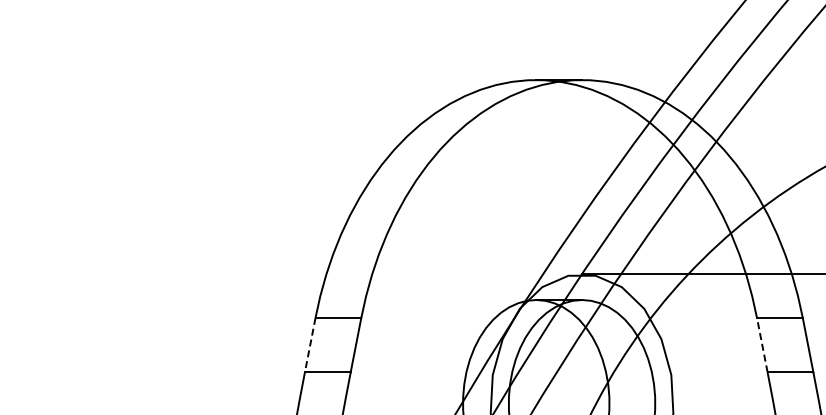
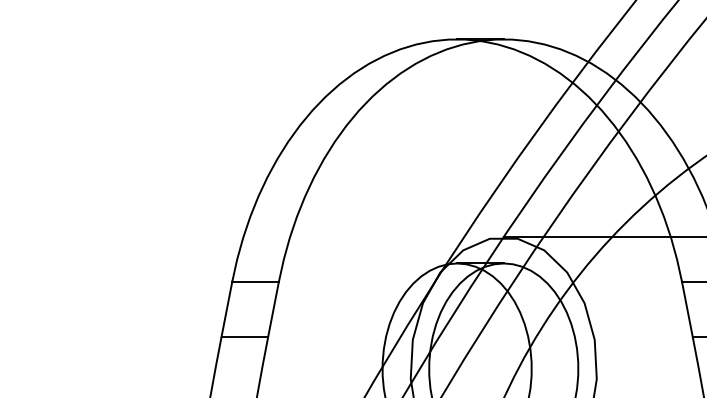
line: (310, 345) -> (227, 309), dashed -> solid
line: (762, 345) -> (687, 309), dashed -> solid

